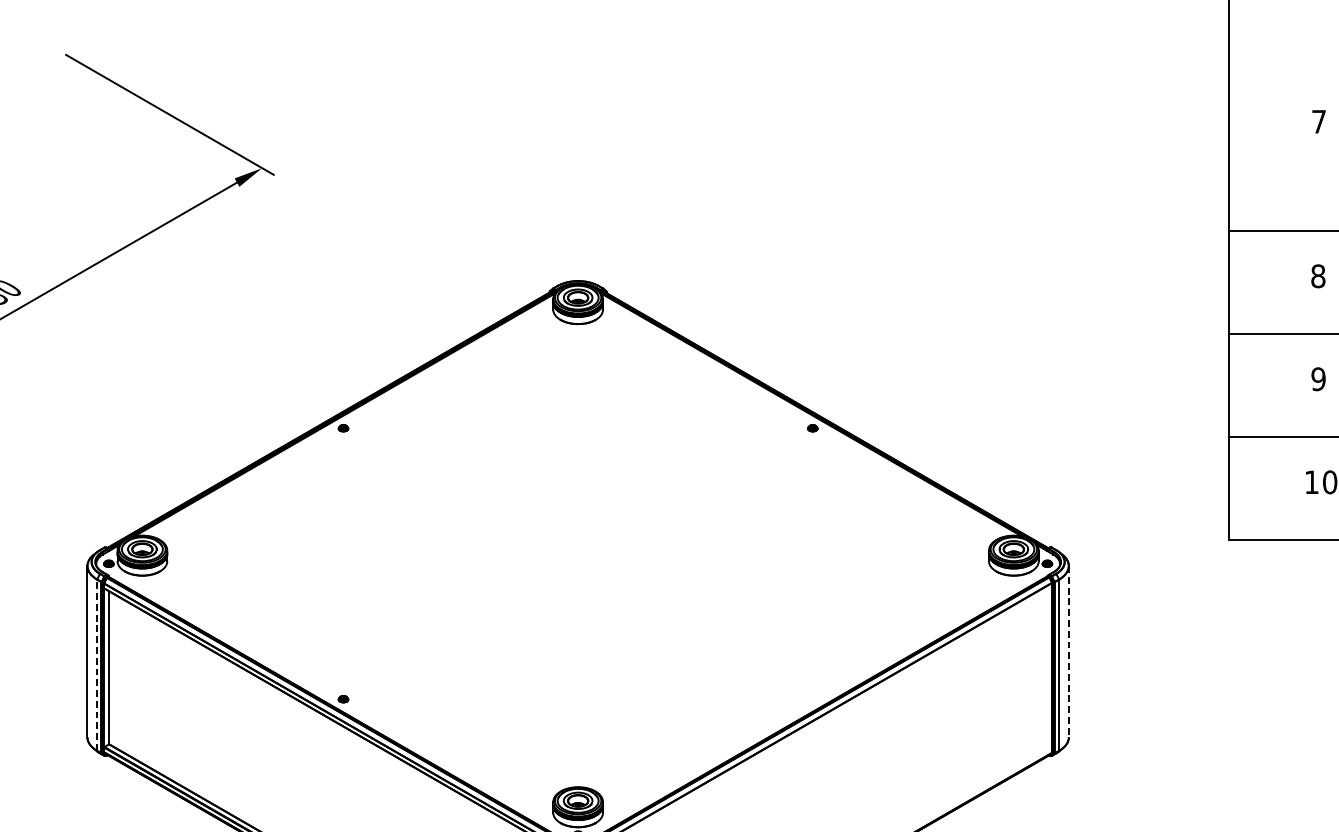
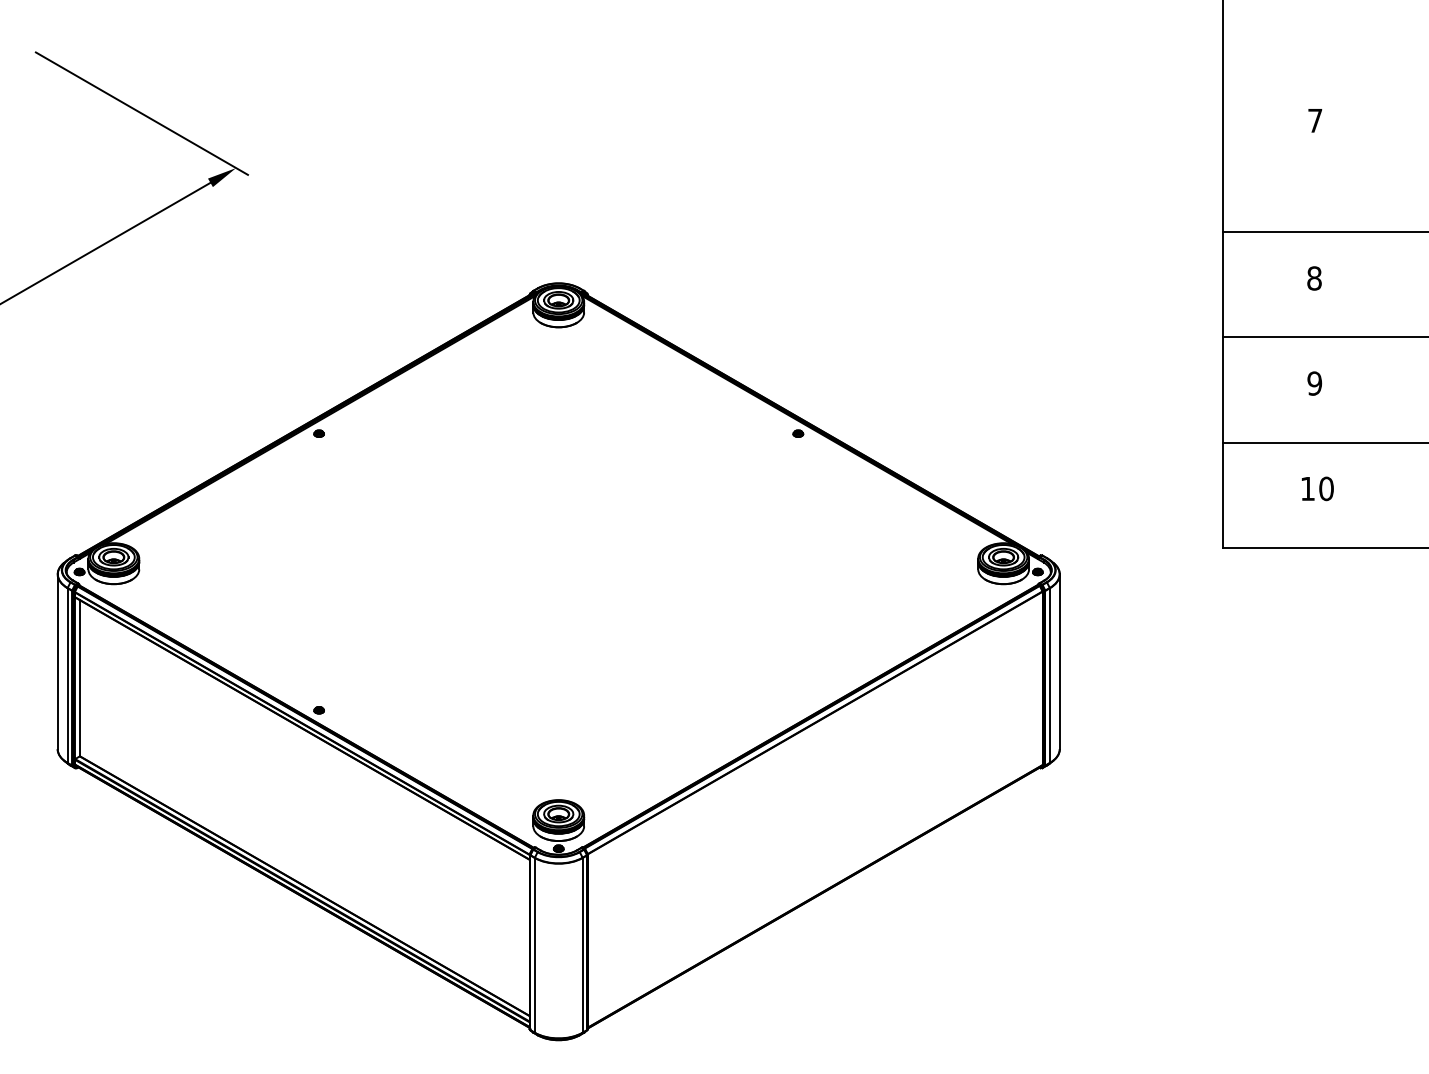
line: (1068, 652) -> (1059, 662), dashed -> solid
line: (97, 665) -> (67, 675), dashed -> solid

